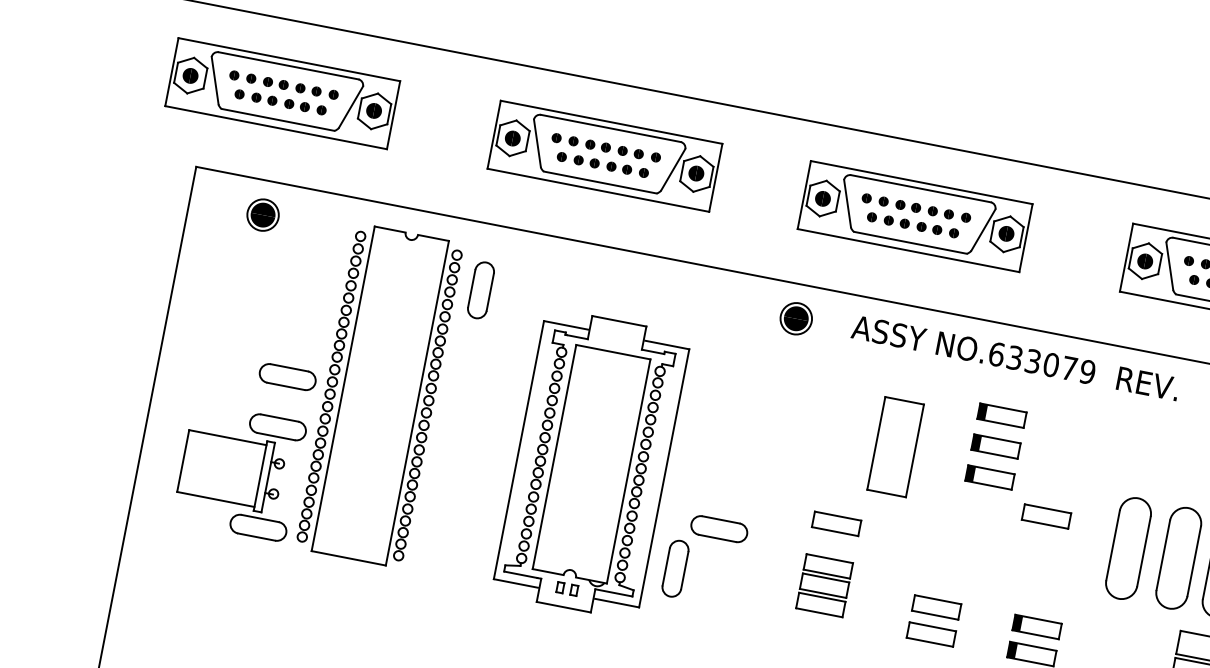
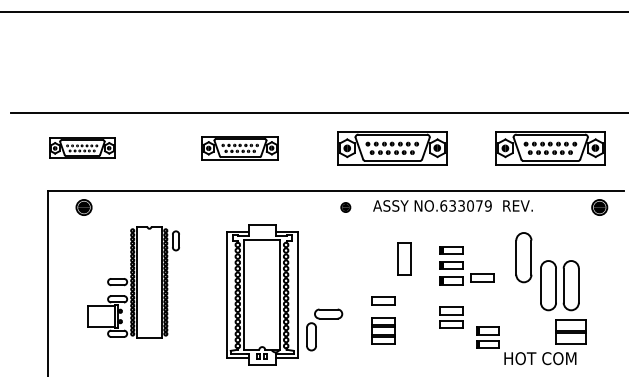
part: (283, 94) -> (82, 148), size x0.6
part: (605, 156) -> (240, 148), size x0.7
part: (795, 318) -> (345, 207), size x0.6
part: (334, 387) -> (133, 282), size x0.7
part: (895, 445) -> (404, 258), size x0.7
part: (995, 446) -> (451, 265), moved
part: (1127, 548) -> (523, 257), moved
part: (933, 620) -> (451, 317), moved

